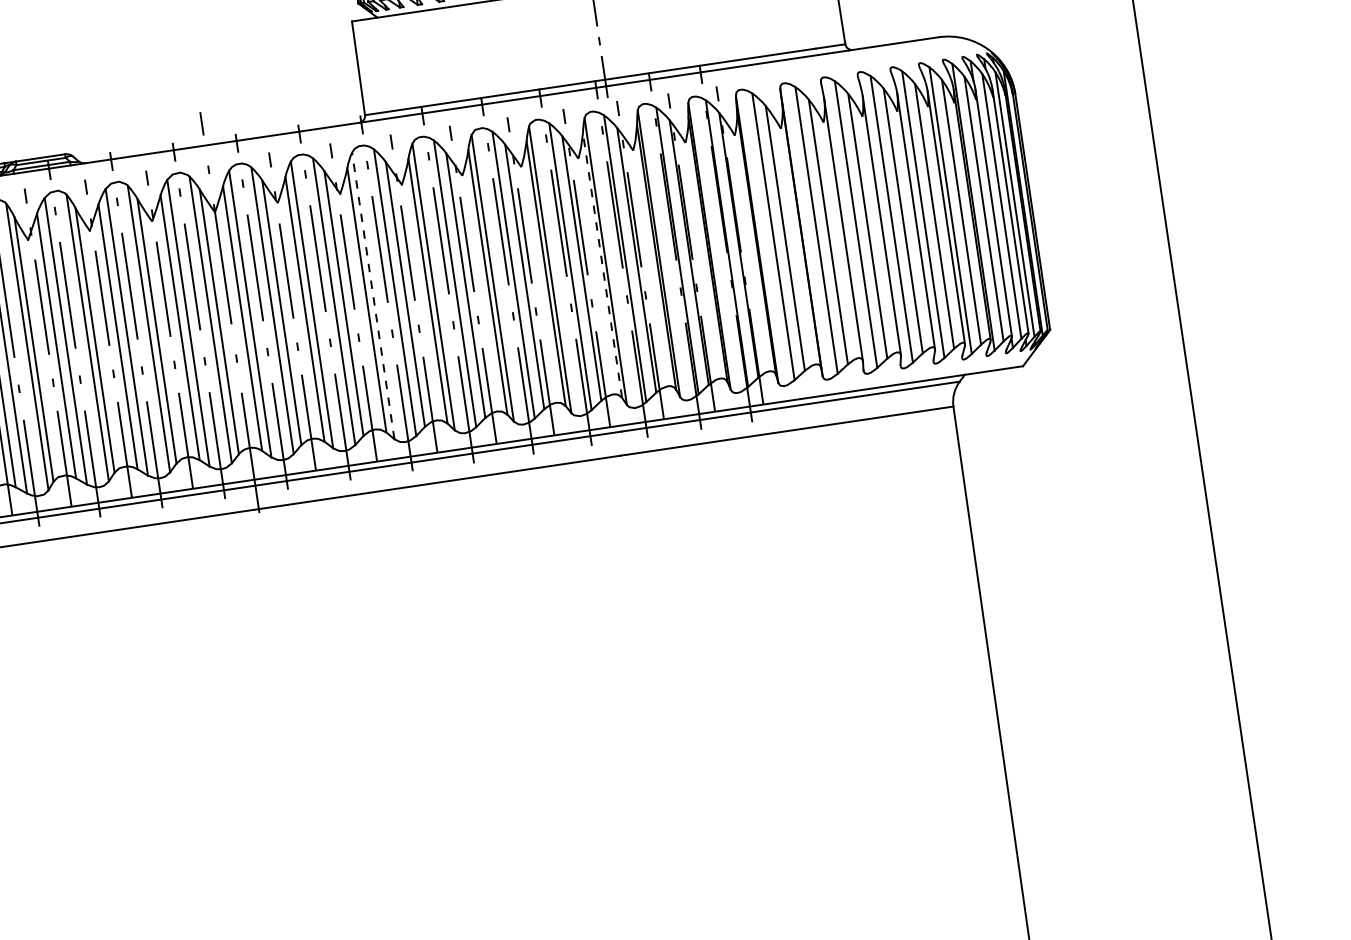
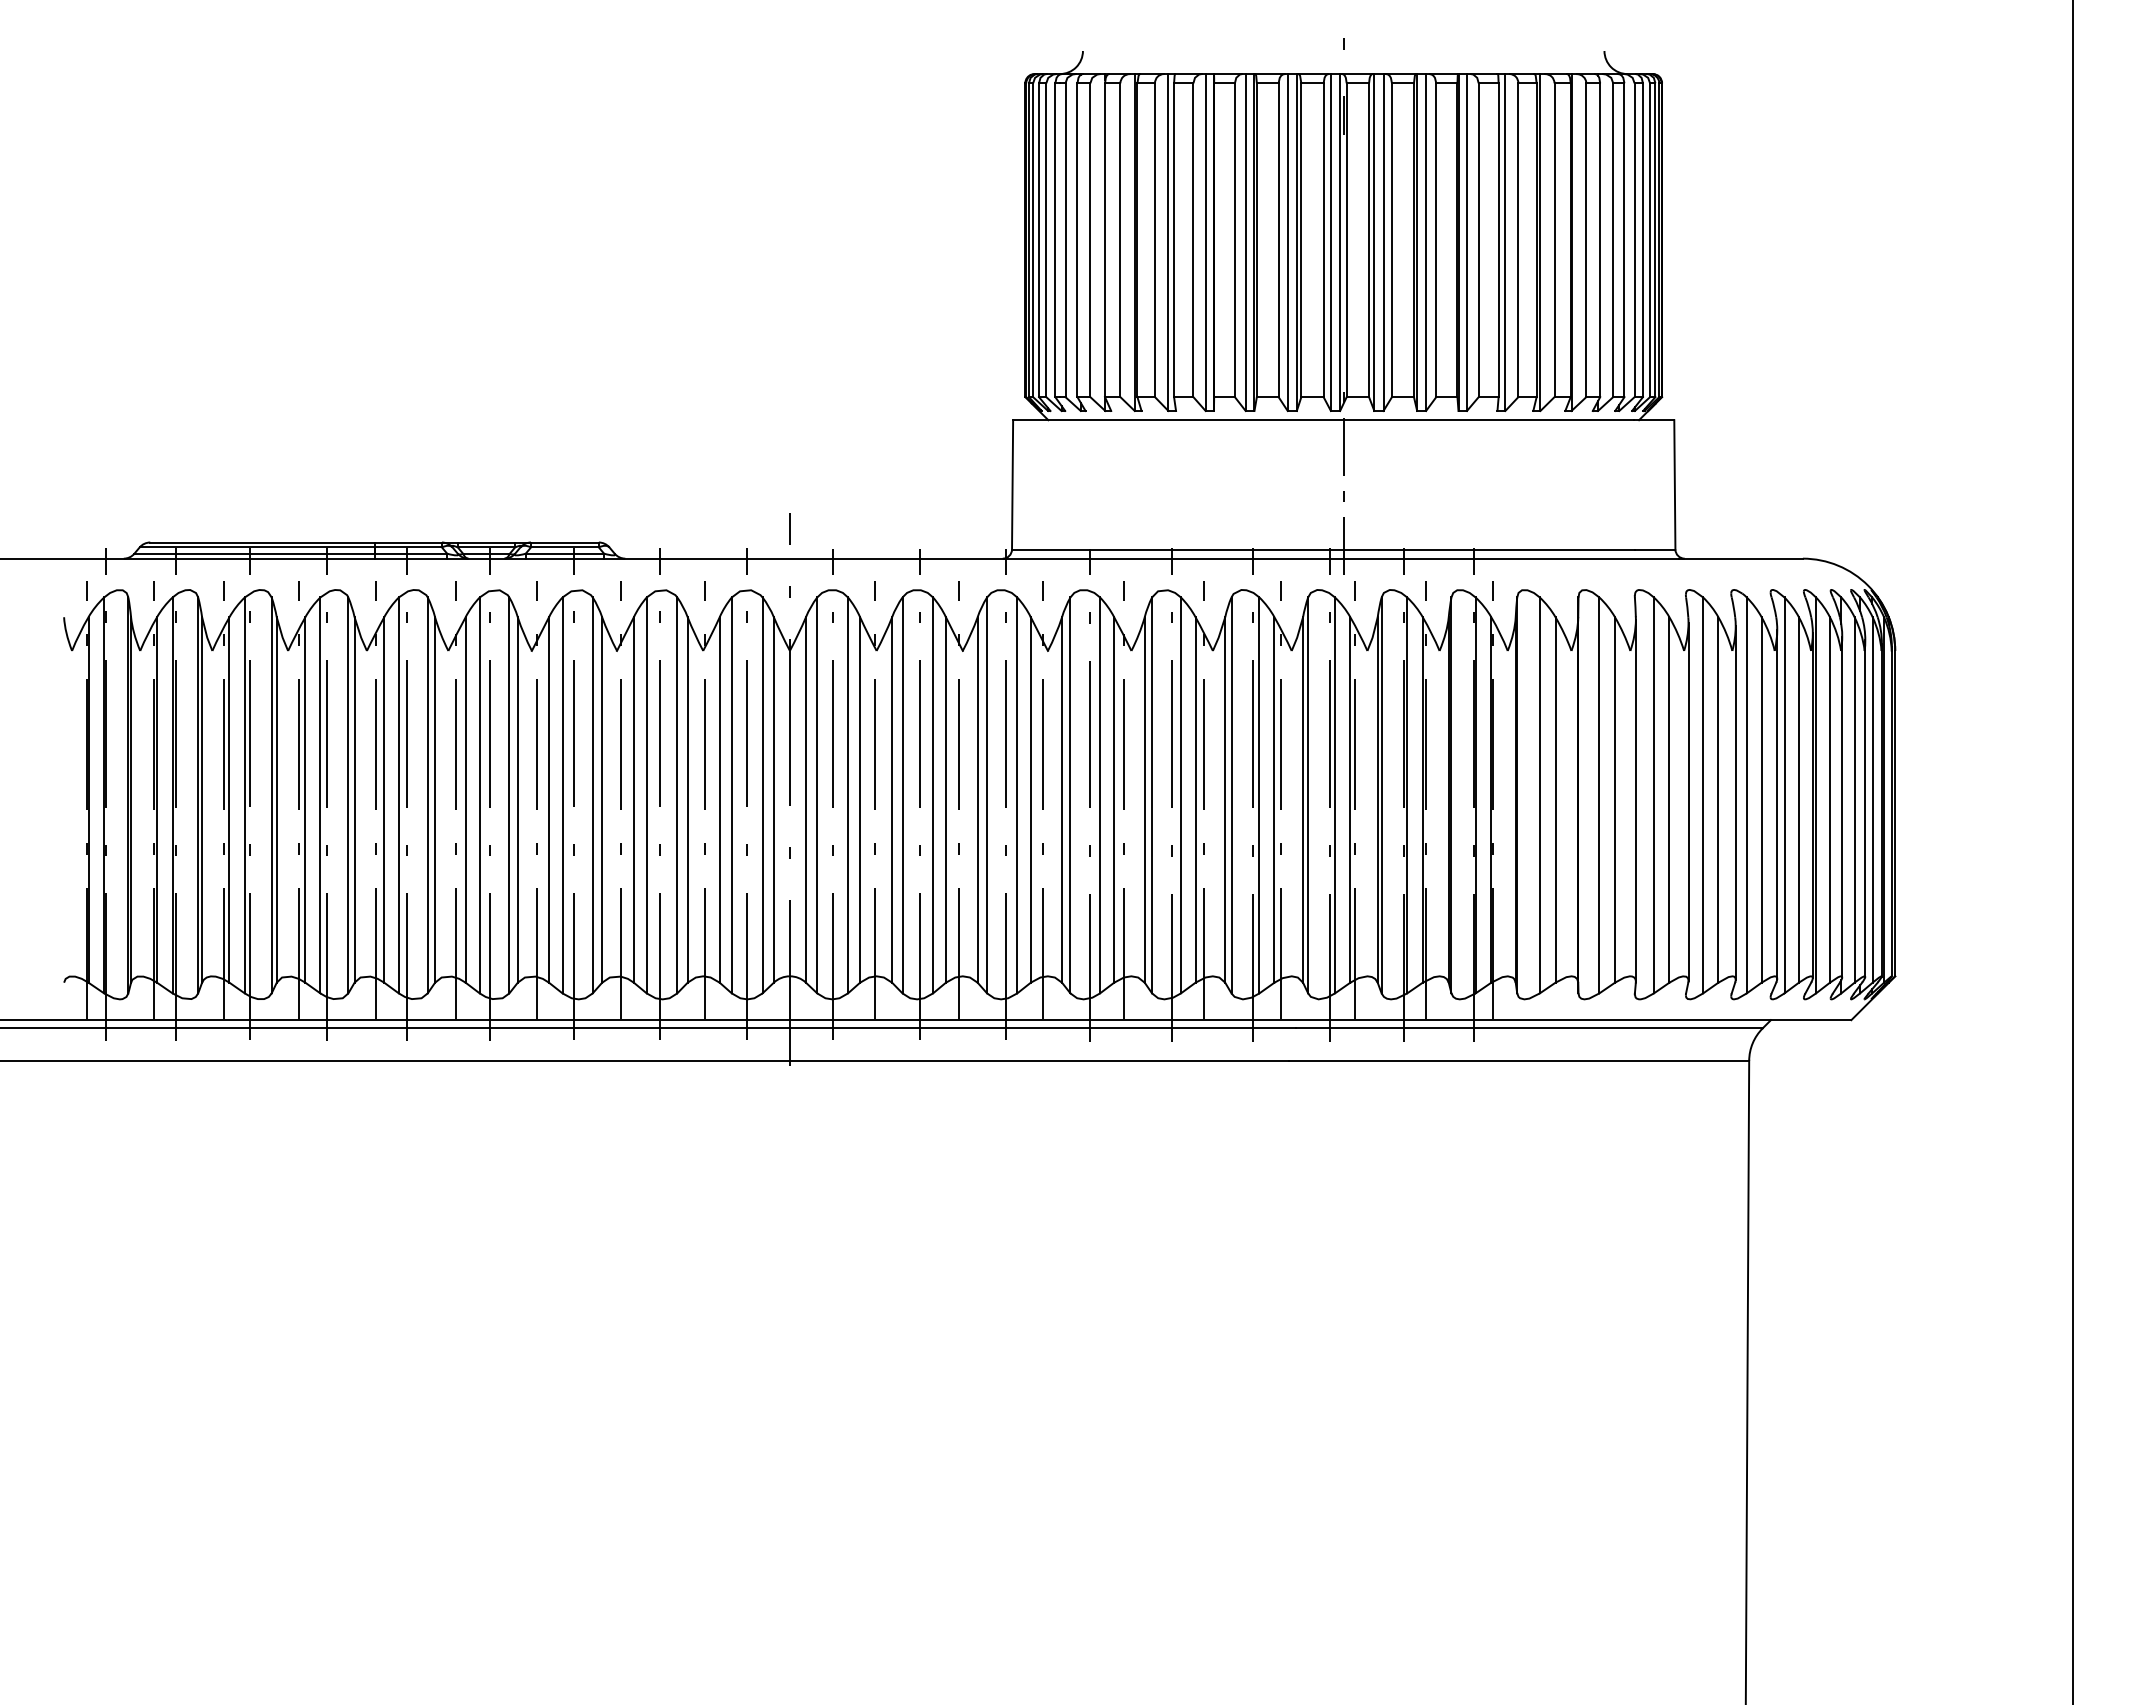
line: (602, 265) -> (1303, 799), dashed -> solid
line: (373, 295) -> (987, 795), dashed -> solid

